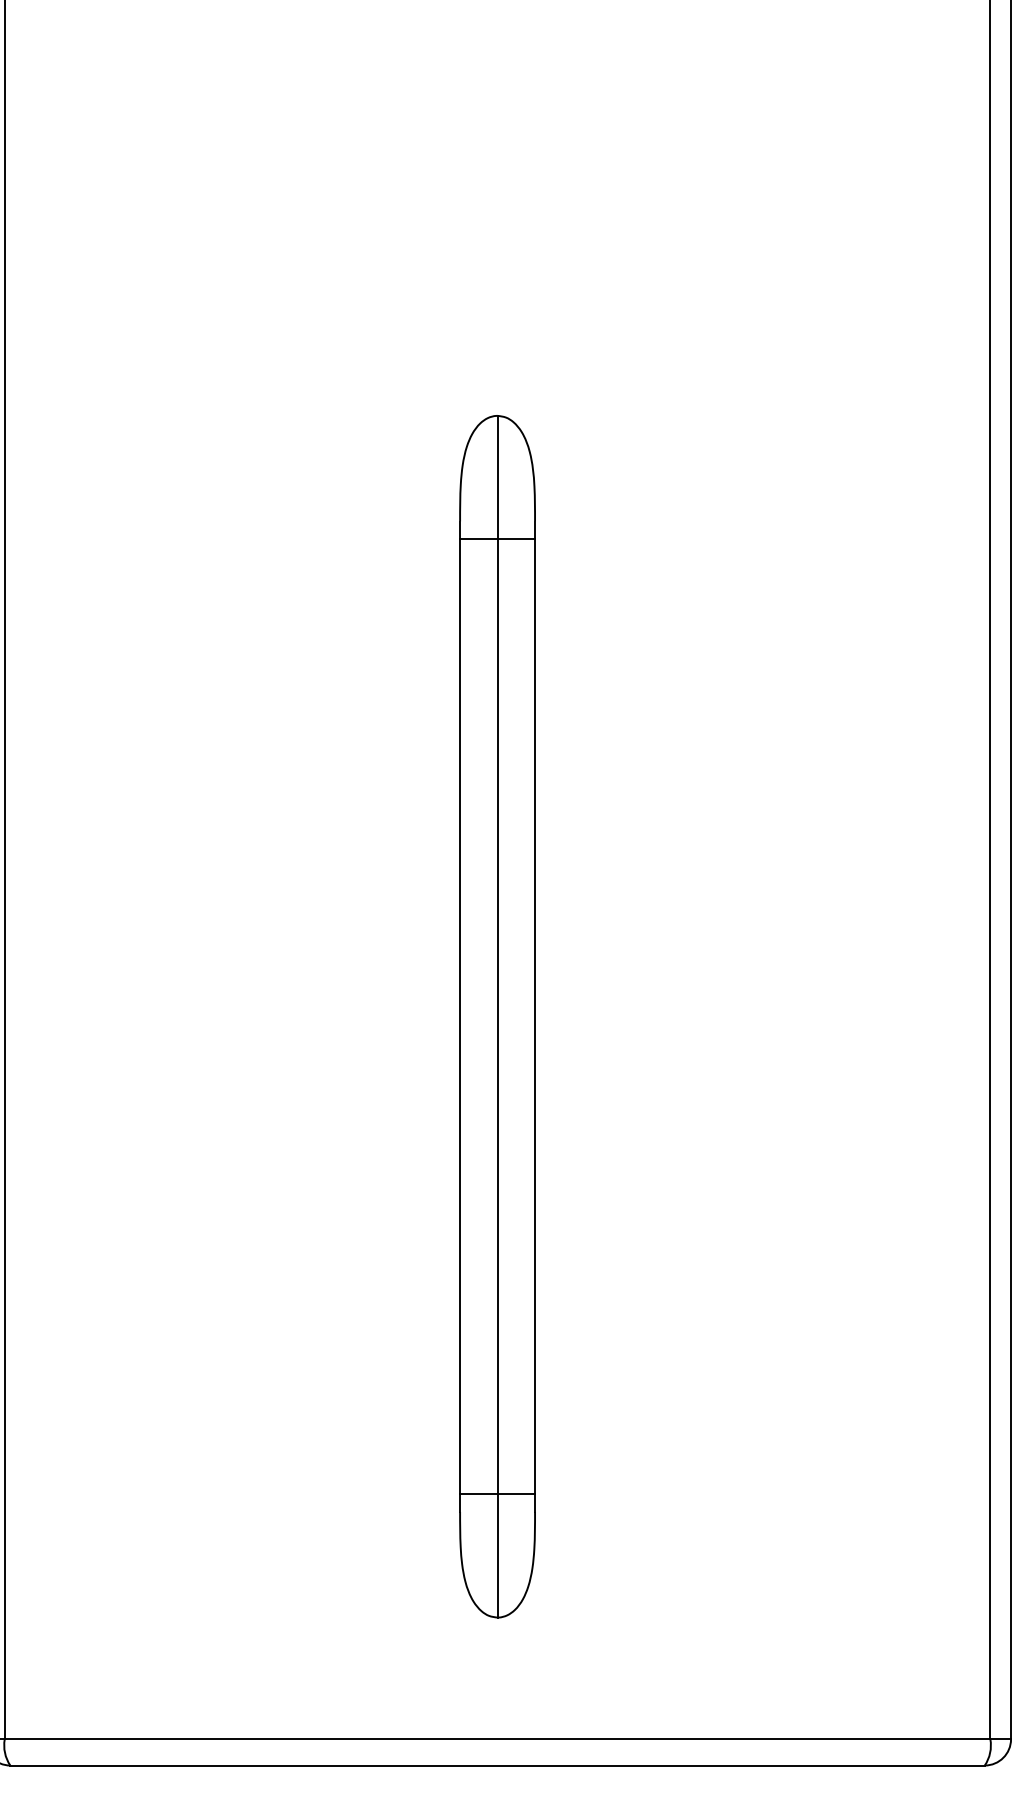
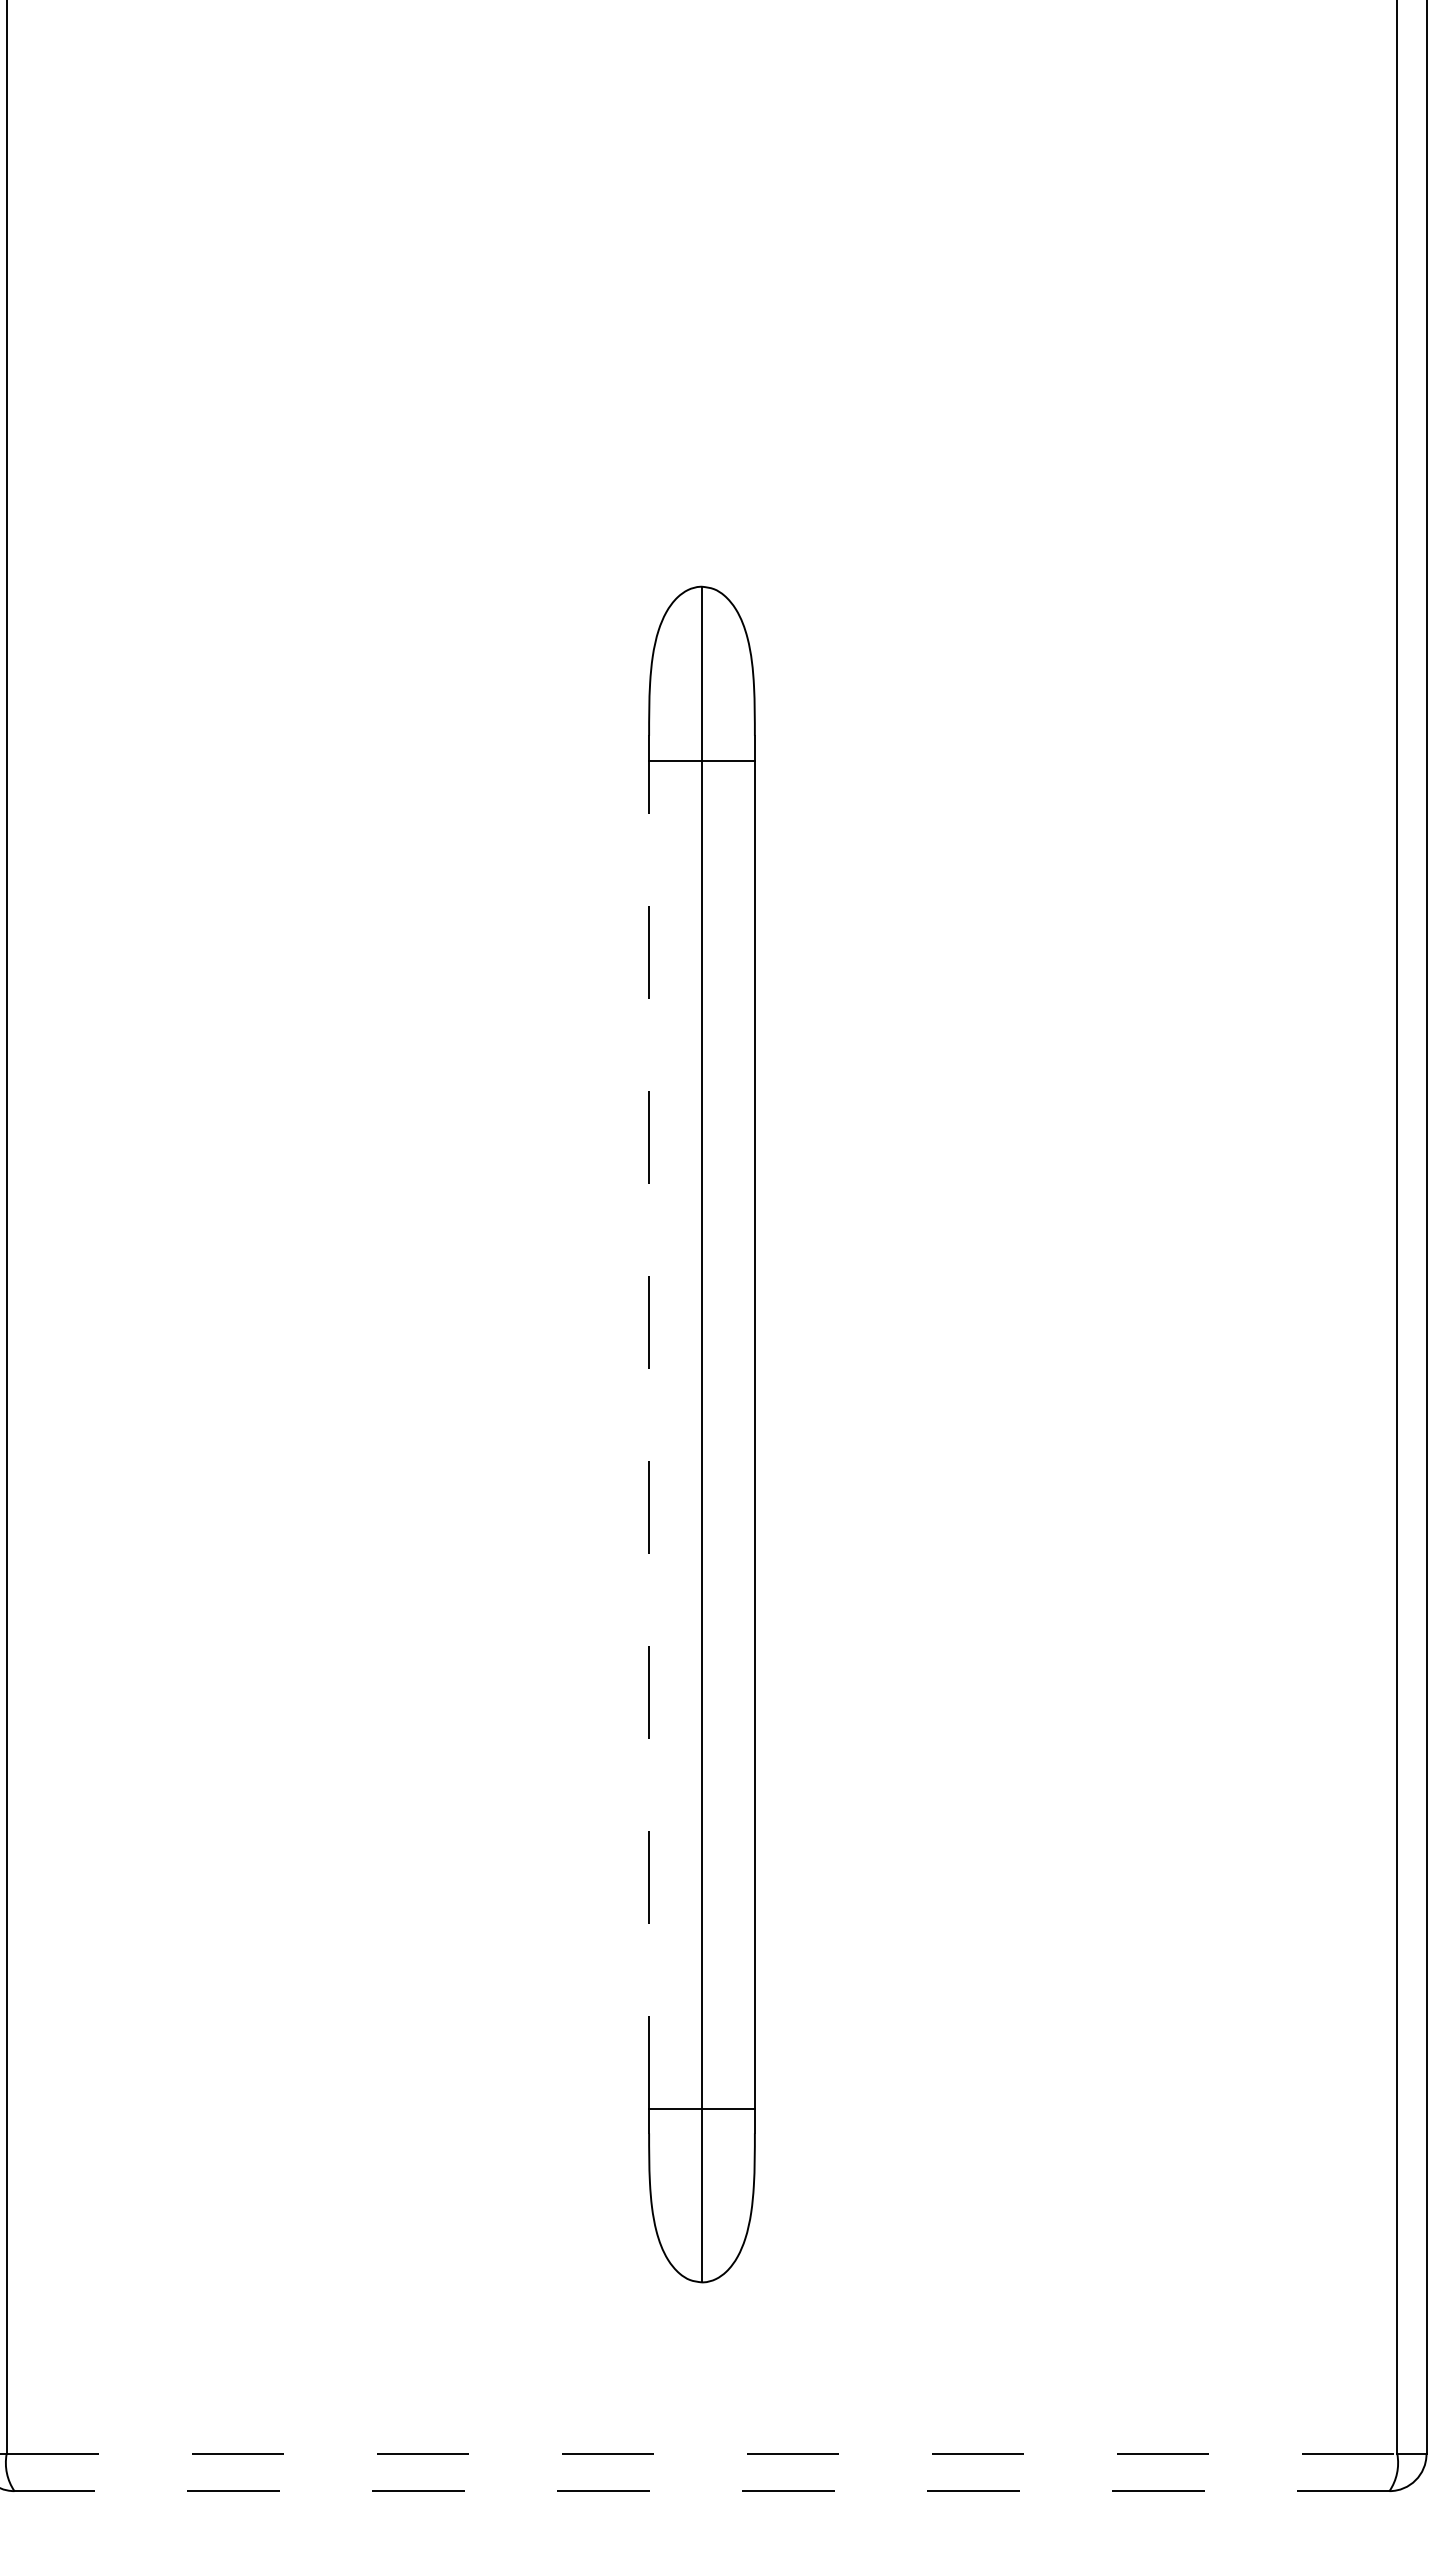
line: (460, 1016) -> (649, 1434), solid -> dashed
line: (497, 1739) -> (702, 2454), solid -> dashed
line: (497, 1765) -> (701, 2491), solid -> dashed

